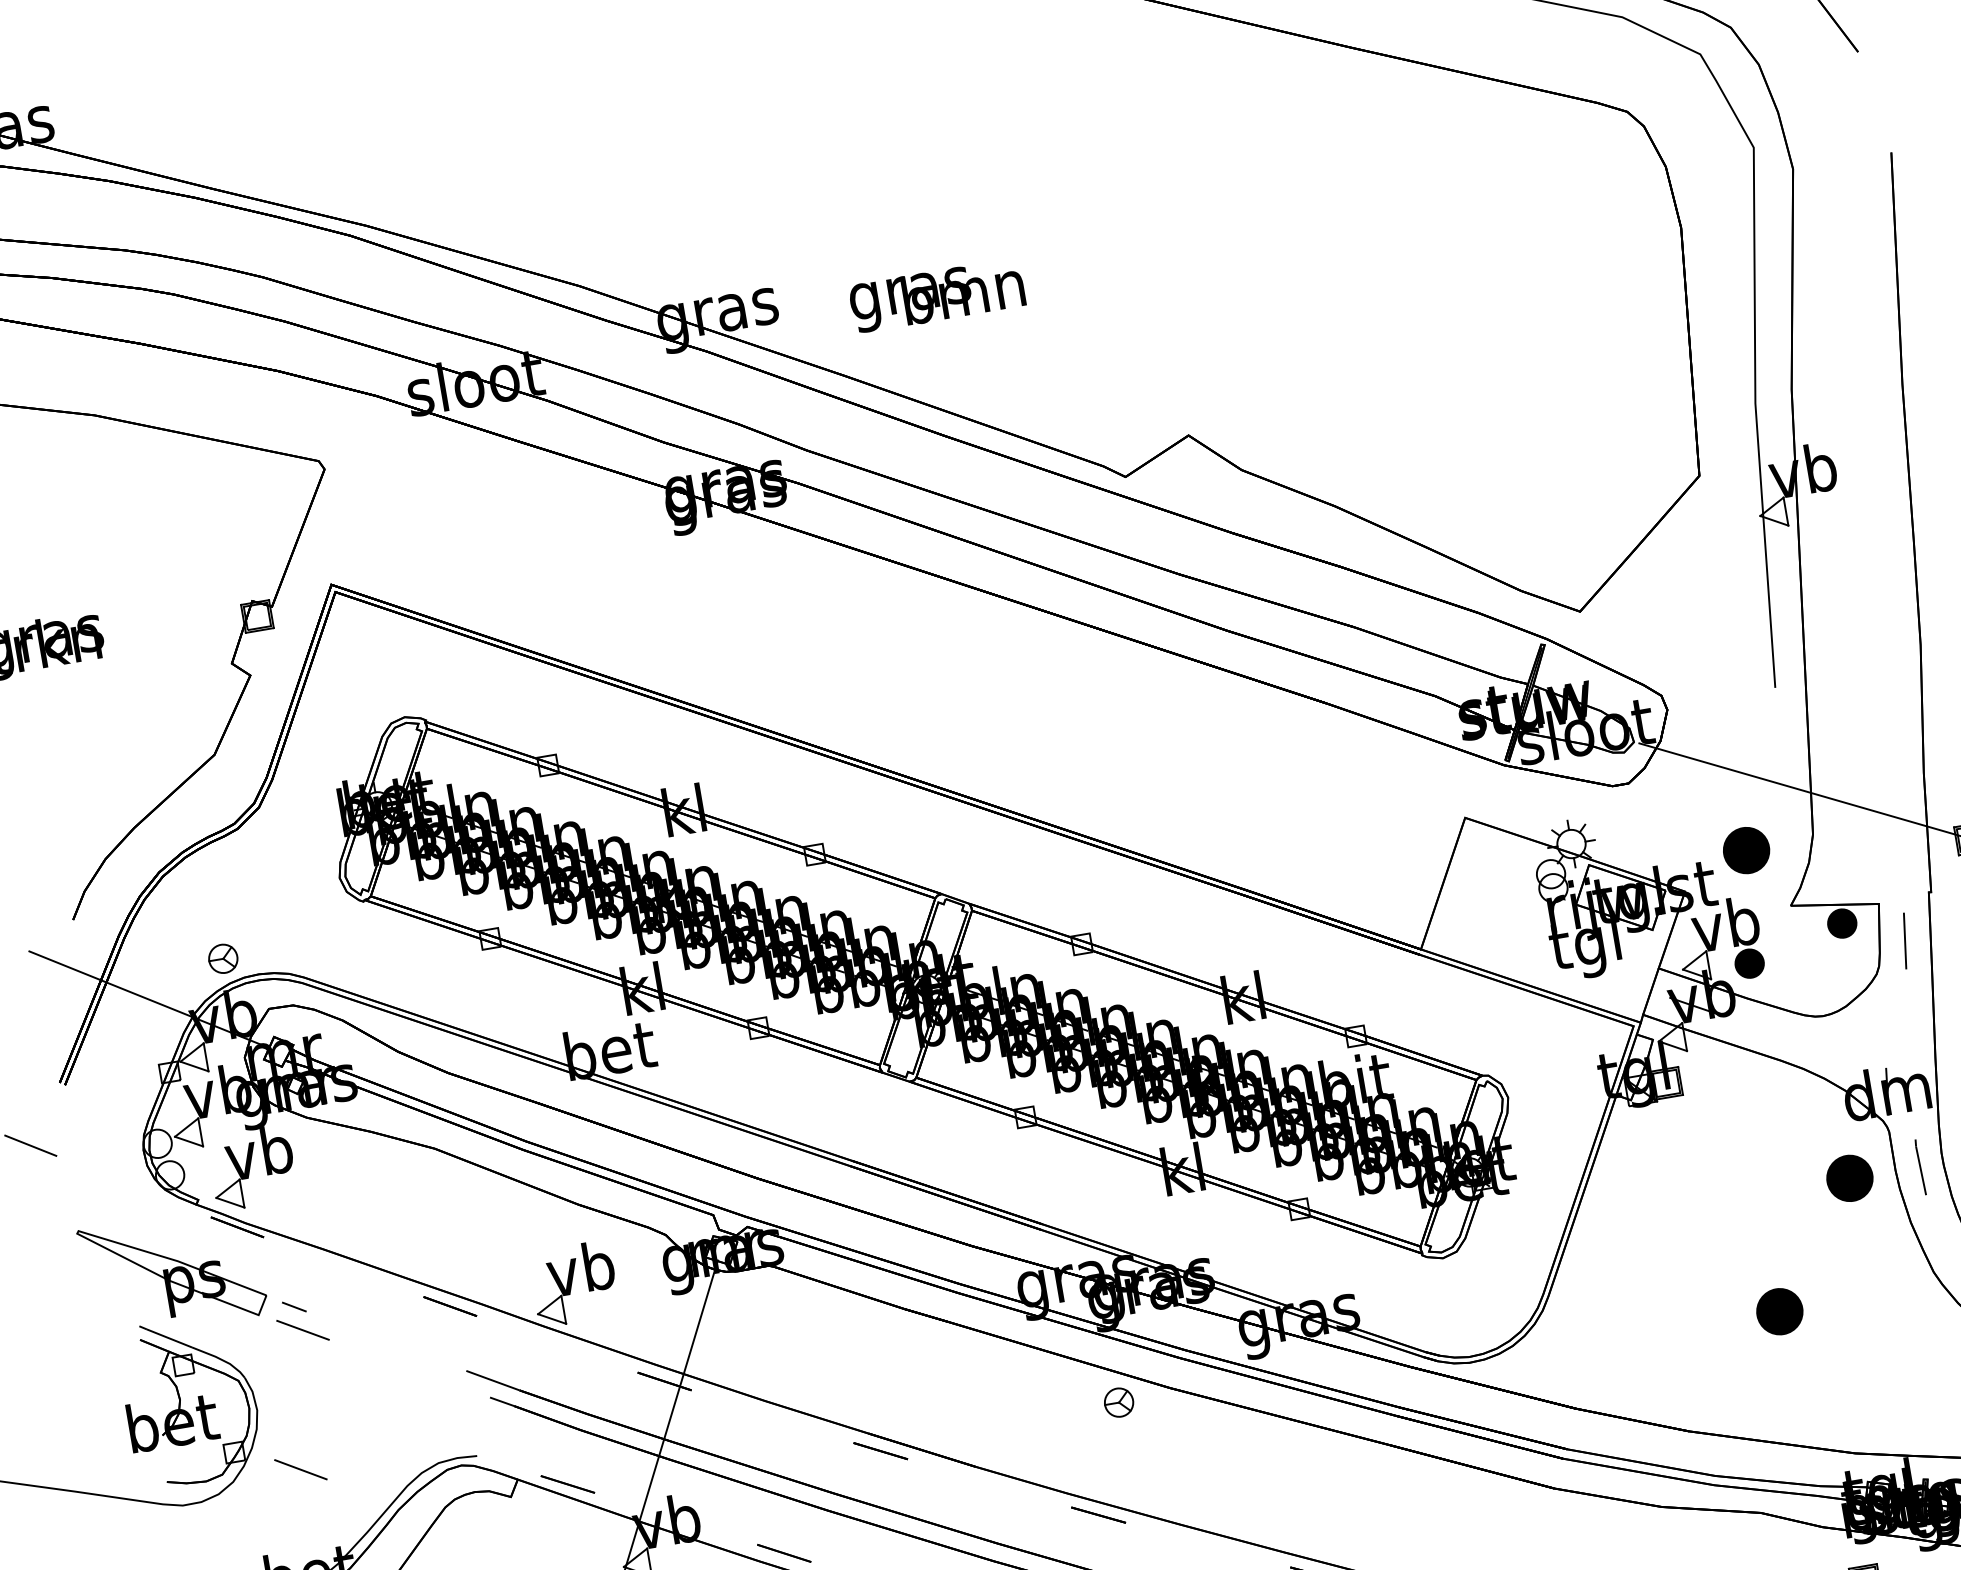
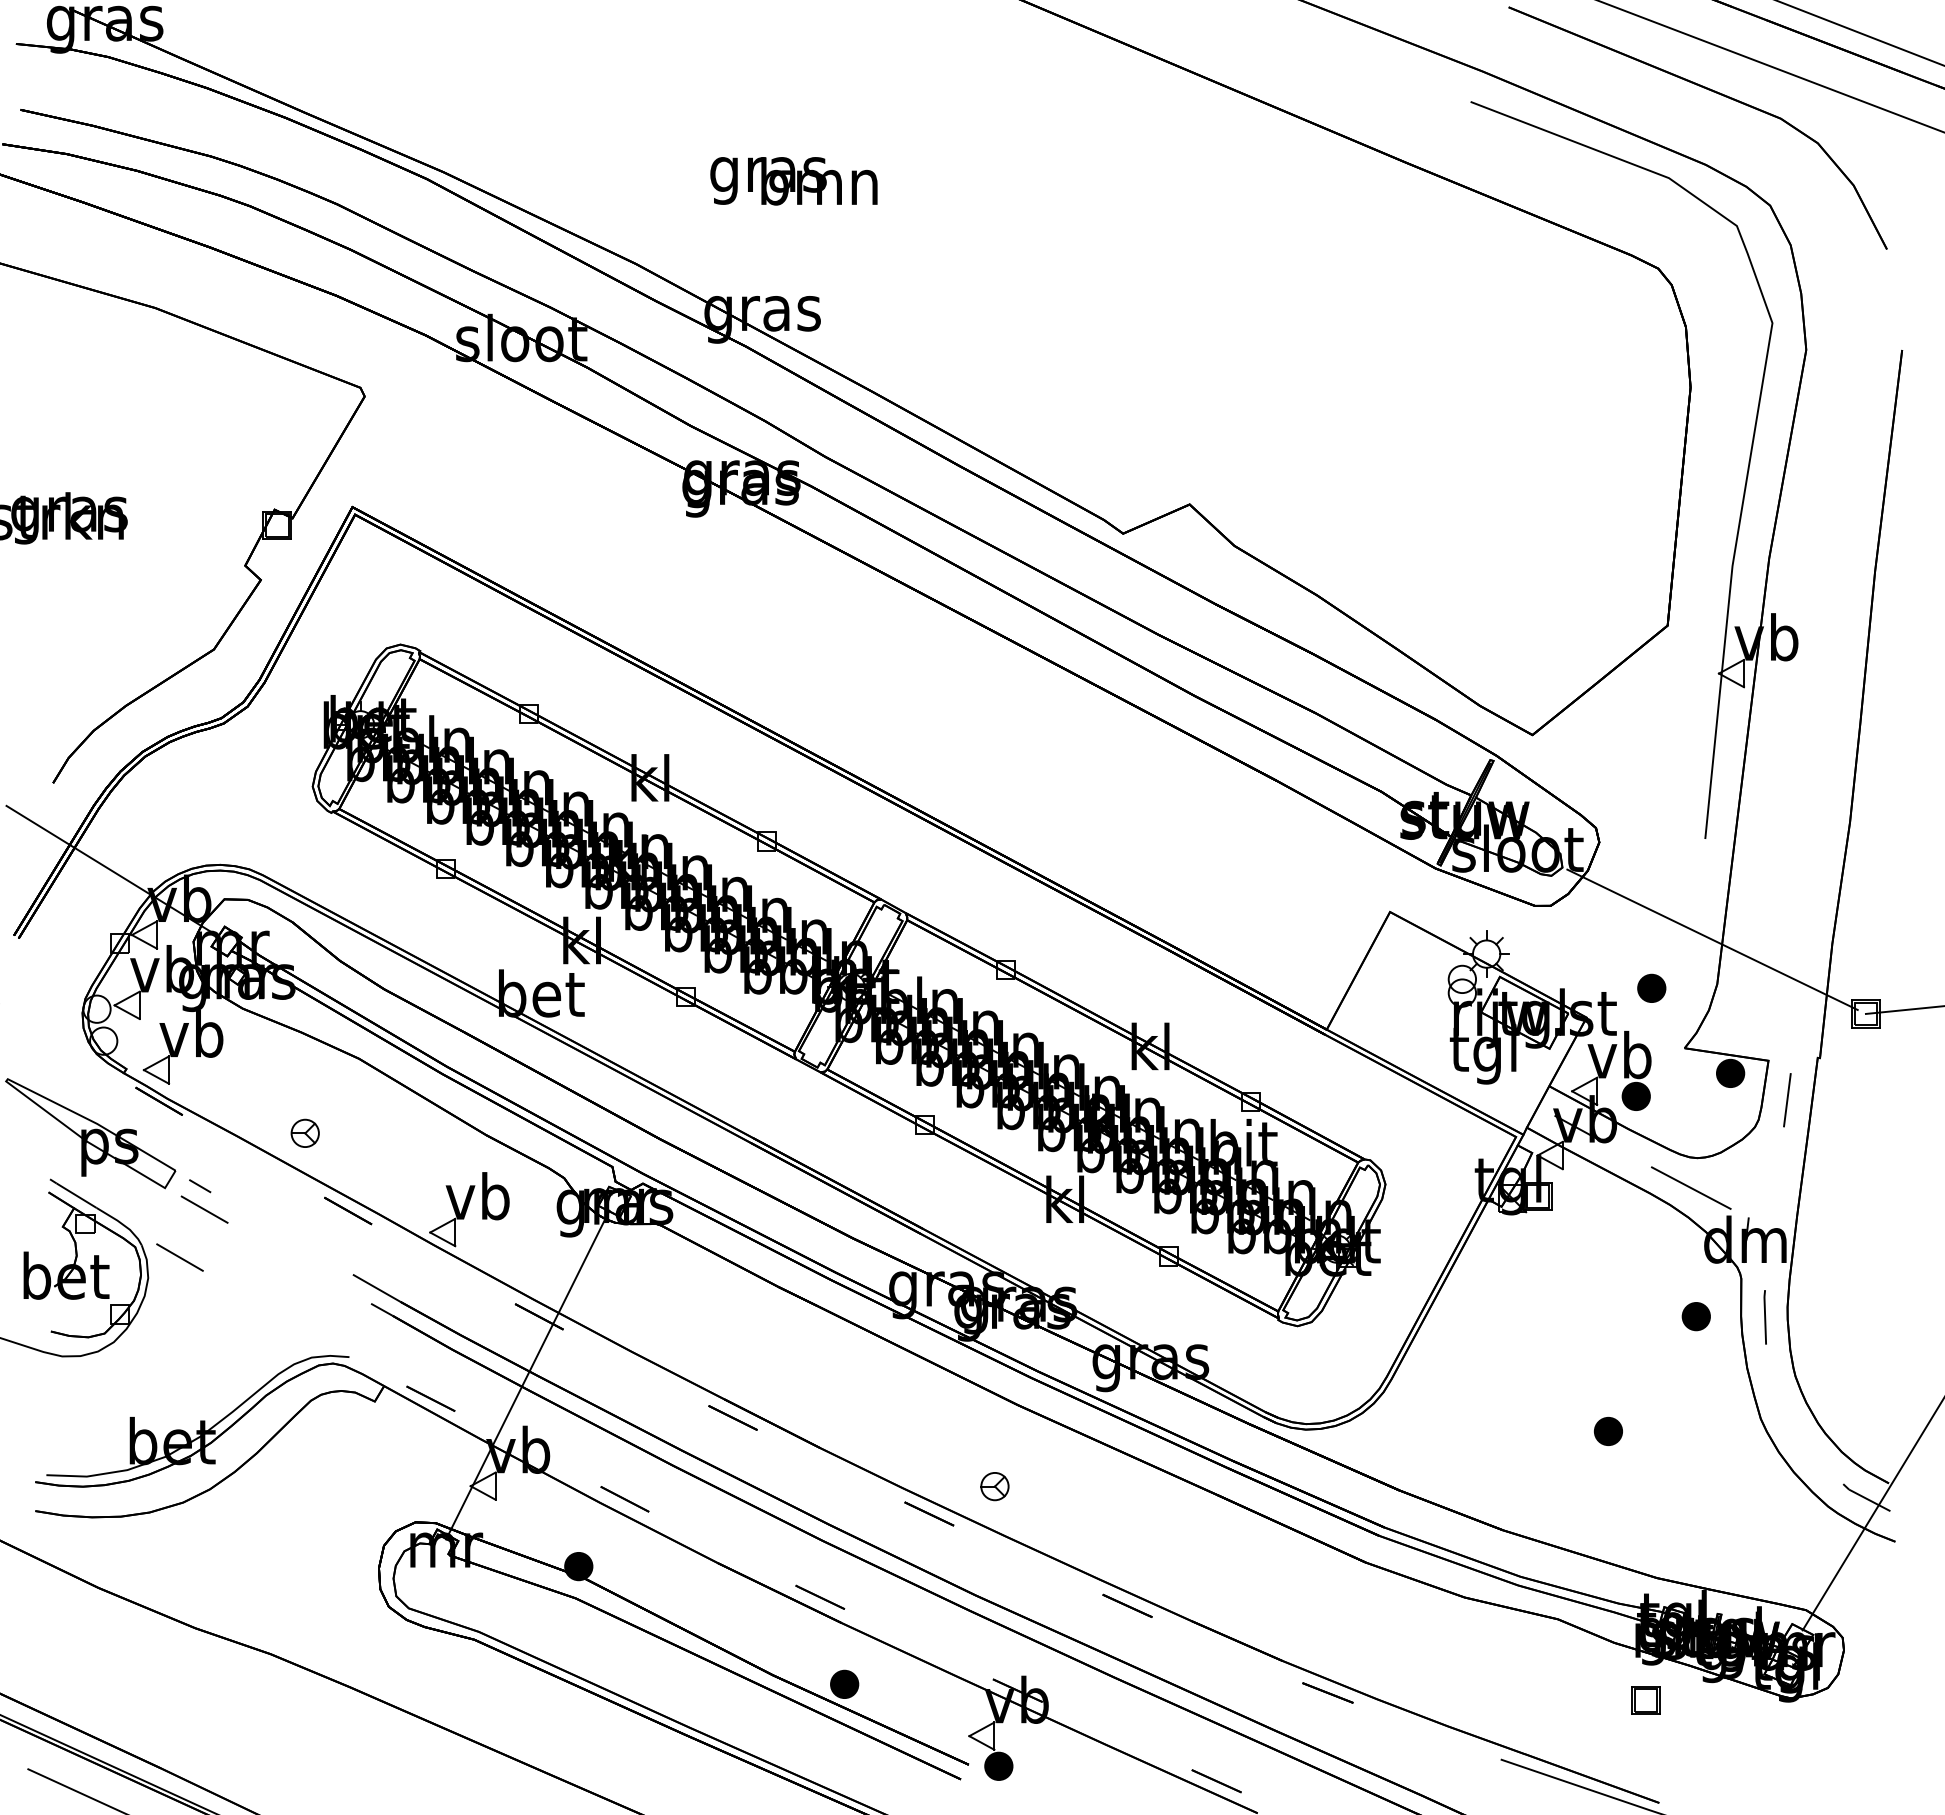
text: (936, 296) -> (793, 181), moved
part: (1746, 849) -> (1651, 987), size x0.62
part: (222, 958) -> (304, 1132), moved
line: (1821, 1047) -> (1690, 1187), added
part: (1848, 1178) -> (1695, 1316), size x0.62
part: (1779, 1311) -> (1608, 1431), size x0.62
part: (1118, 1402) -> (994, 1486), moved
line: (300, 1469) -> (179, 1257), moved

